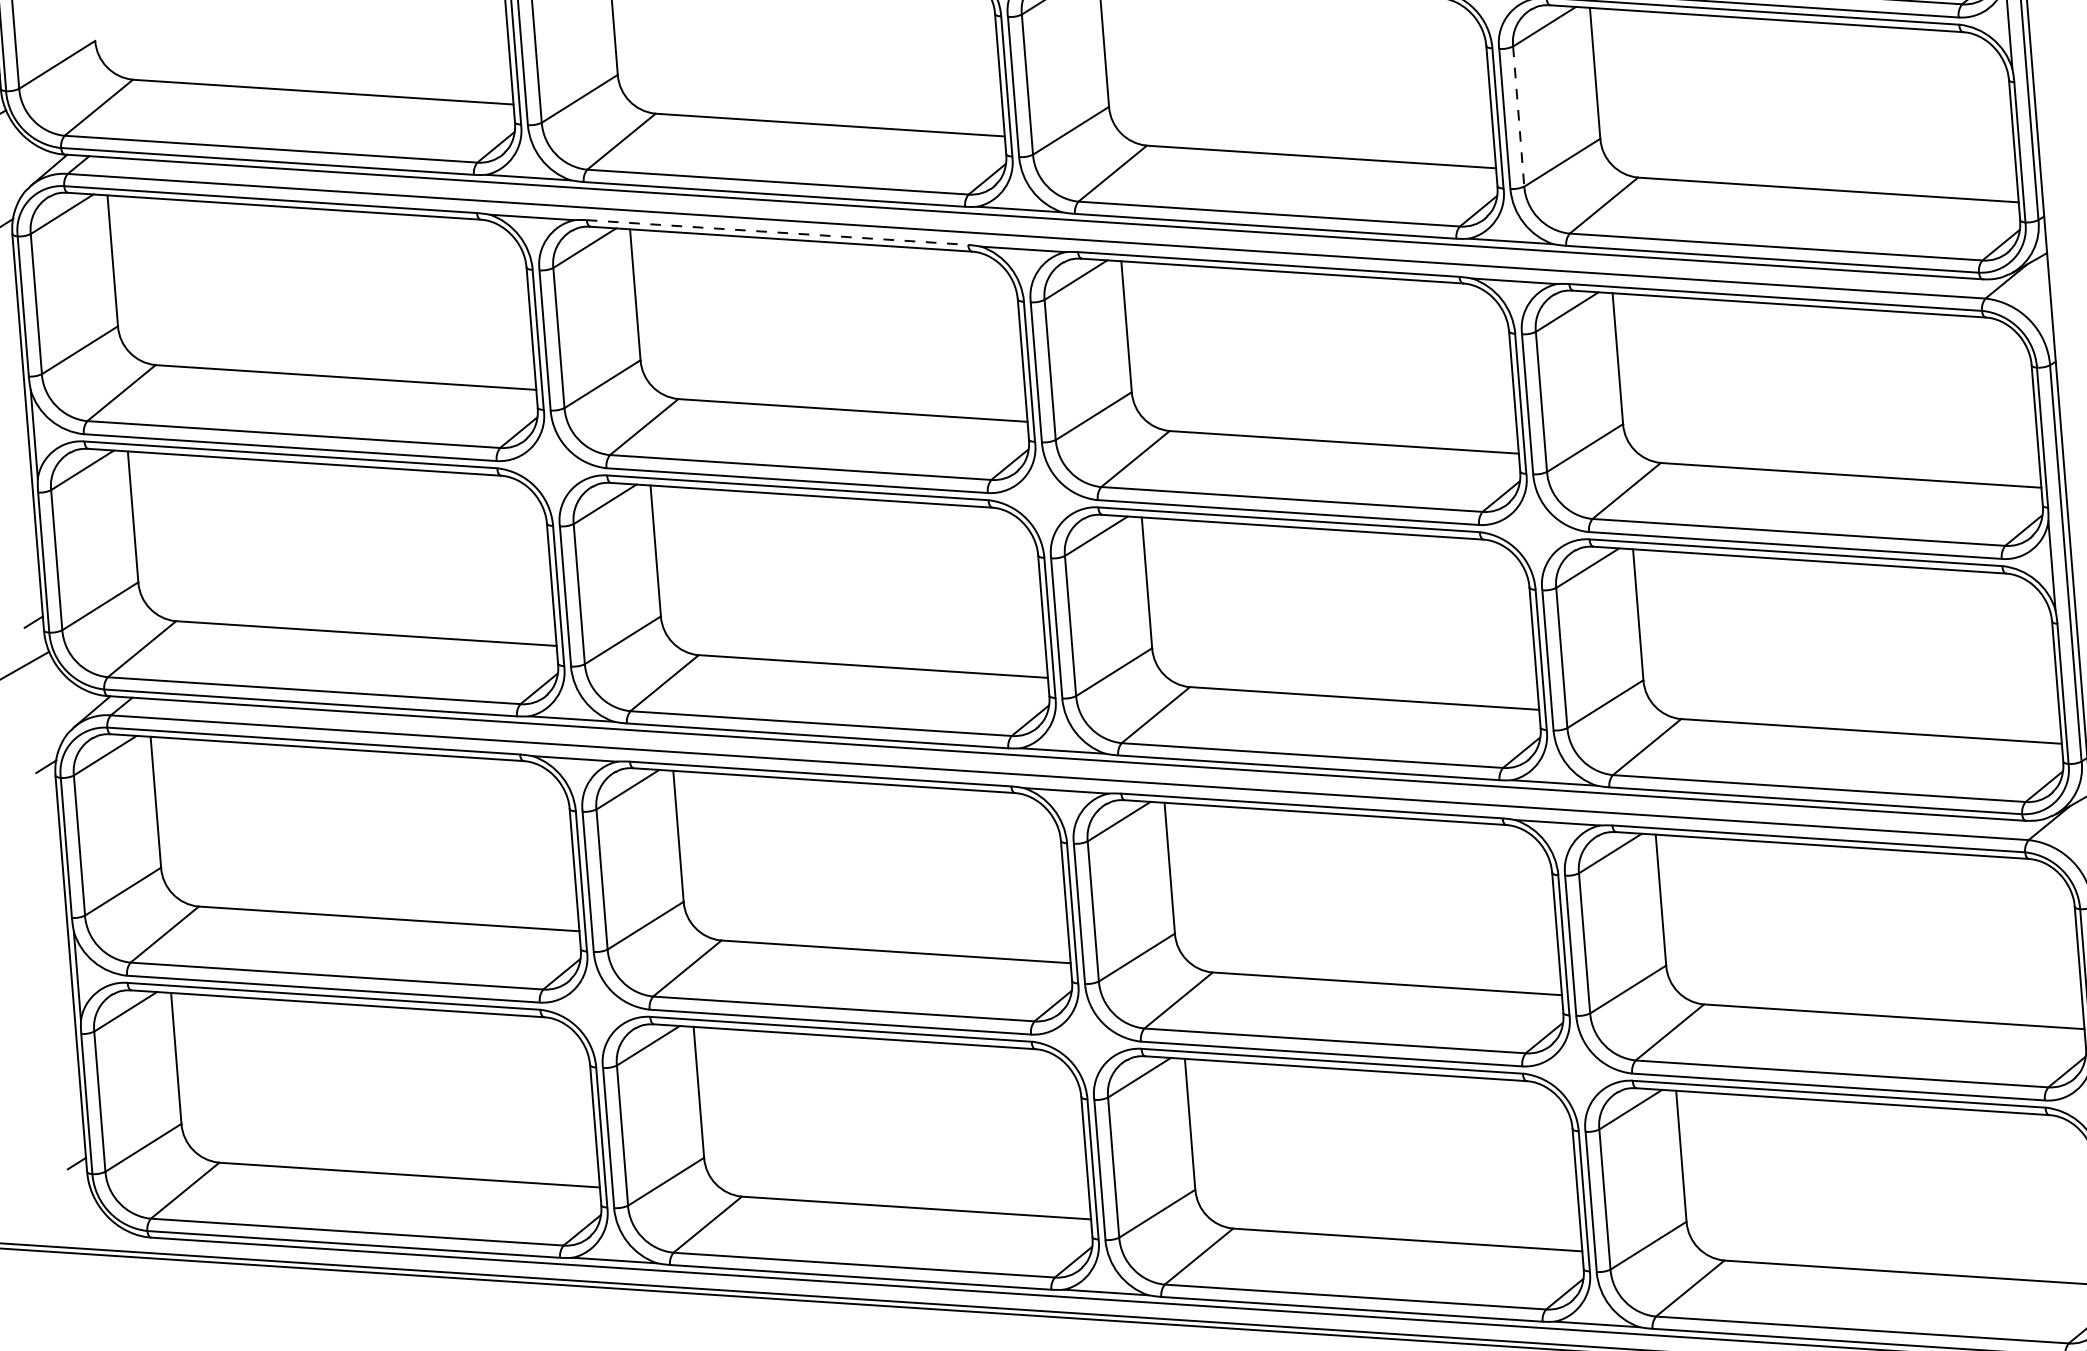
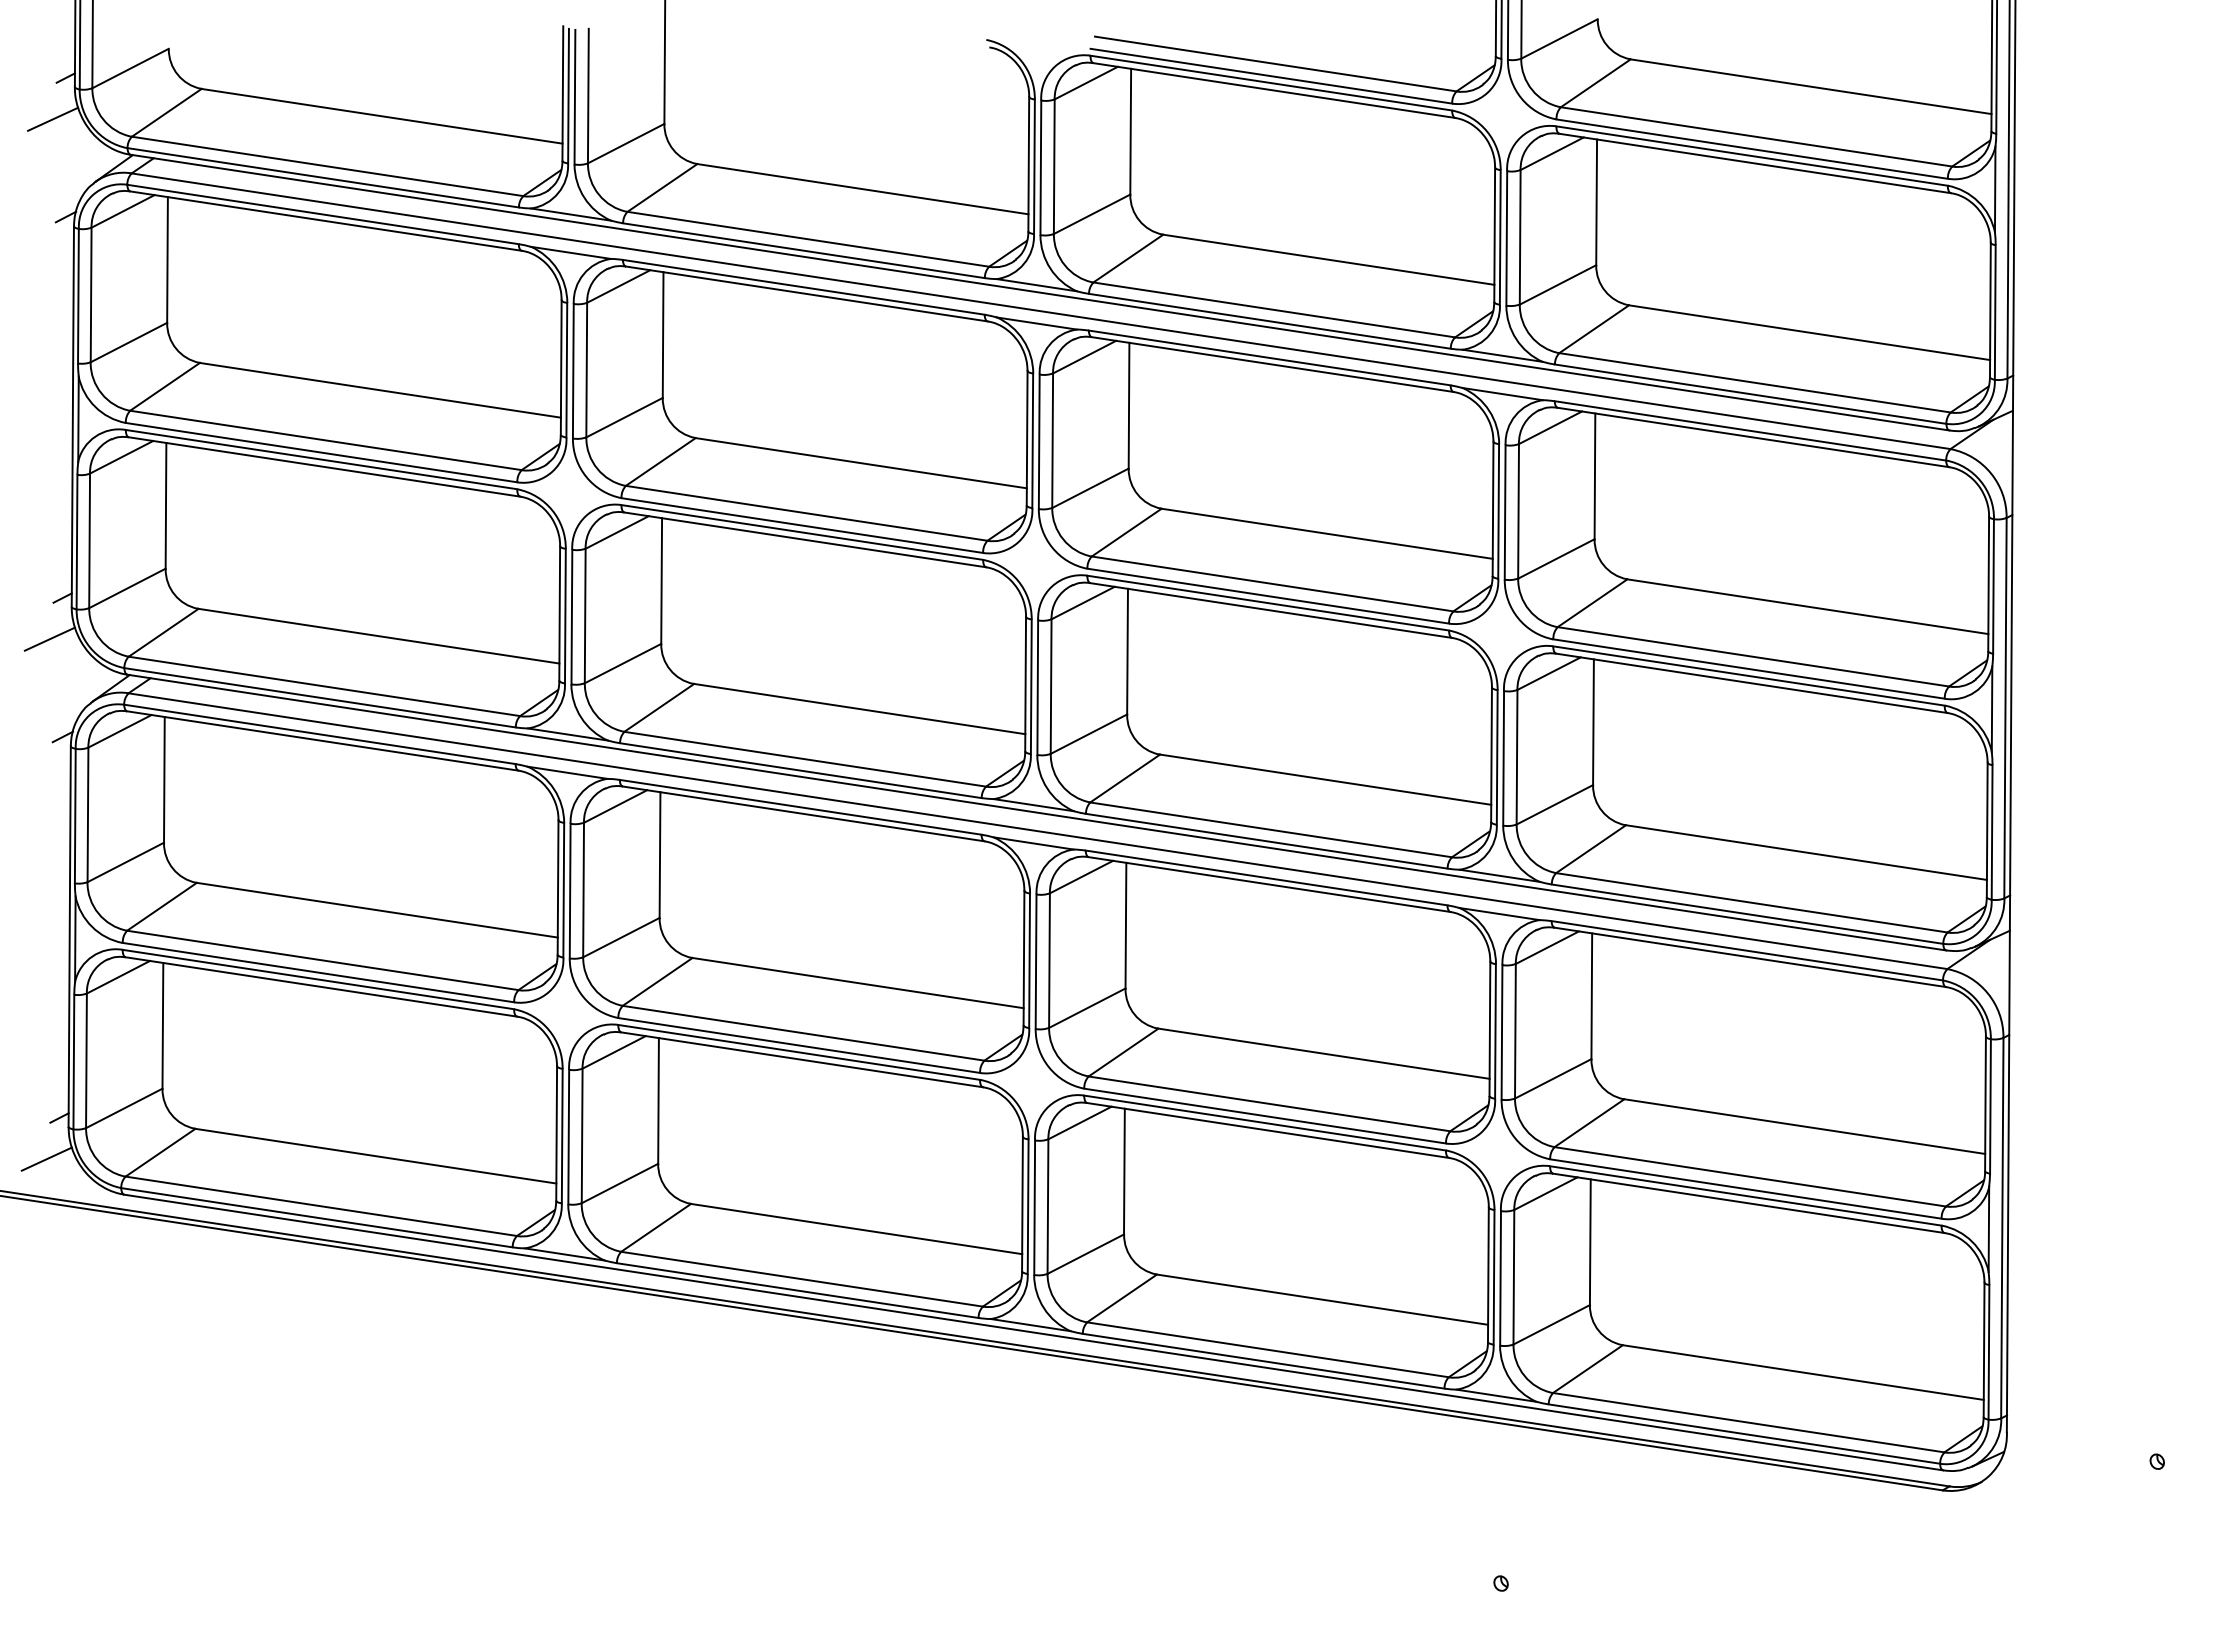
line: (1519, 116) -> (1520, 237), dashed -> solid
line: (777, 232) -> (803, 287), dashed -> solid
line: (66, 1206) -> (46, 1158), added

